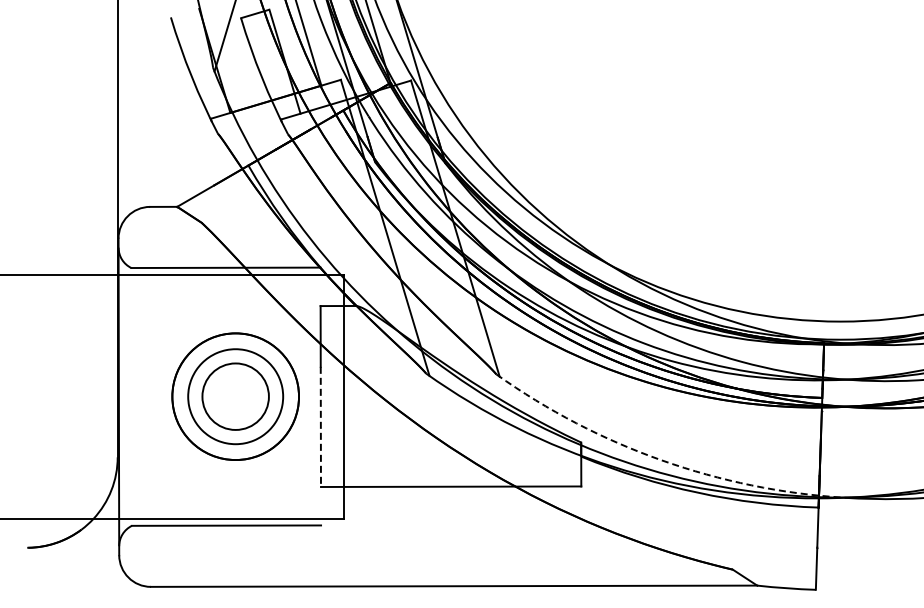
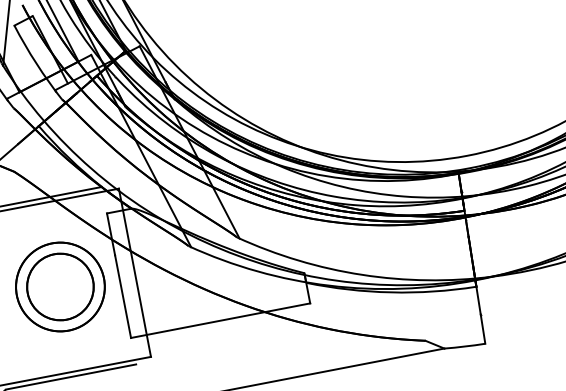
circle: (235, 396) -> (60, 286), size x1.43
line: (320, 427) -> (122, 297), dashed -> solid
arc: (661, 460) -> (362, 275), dashed -> solid

